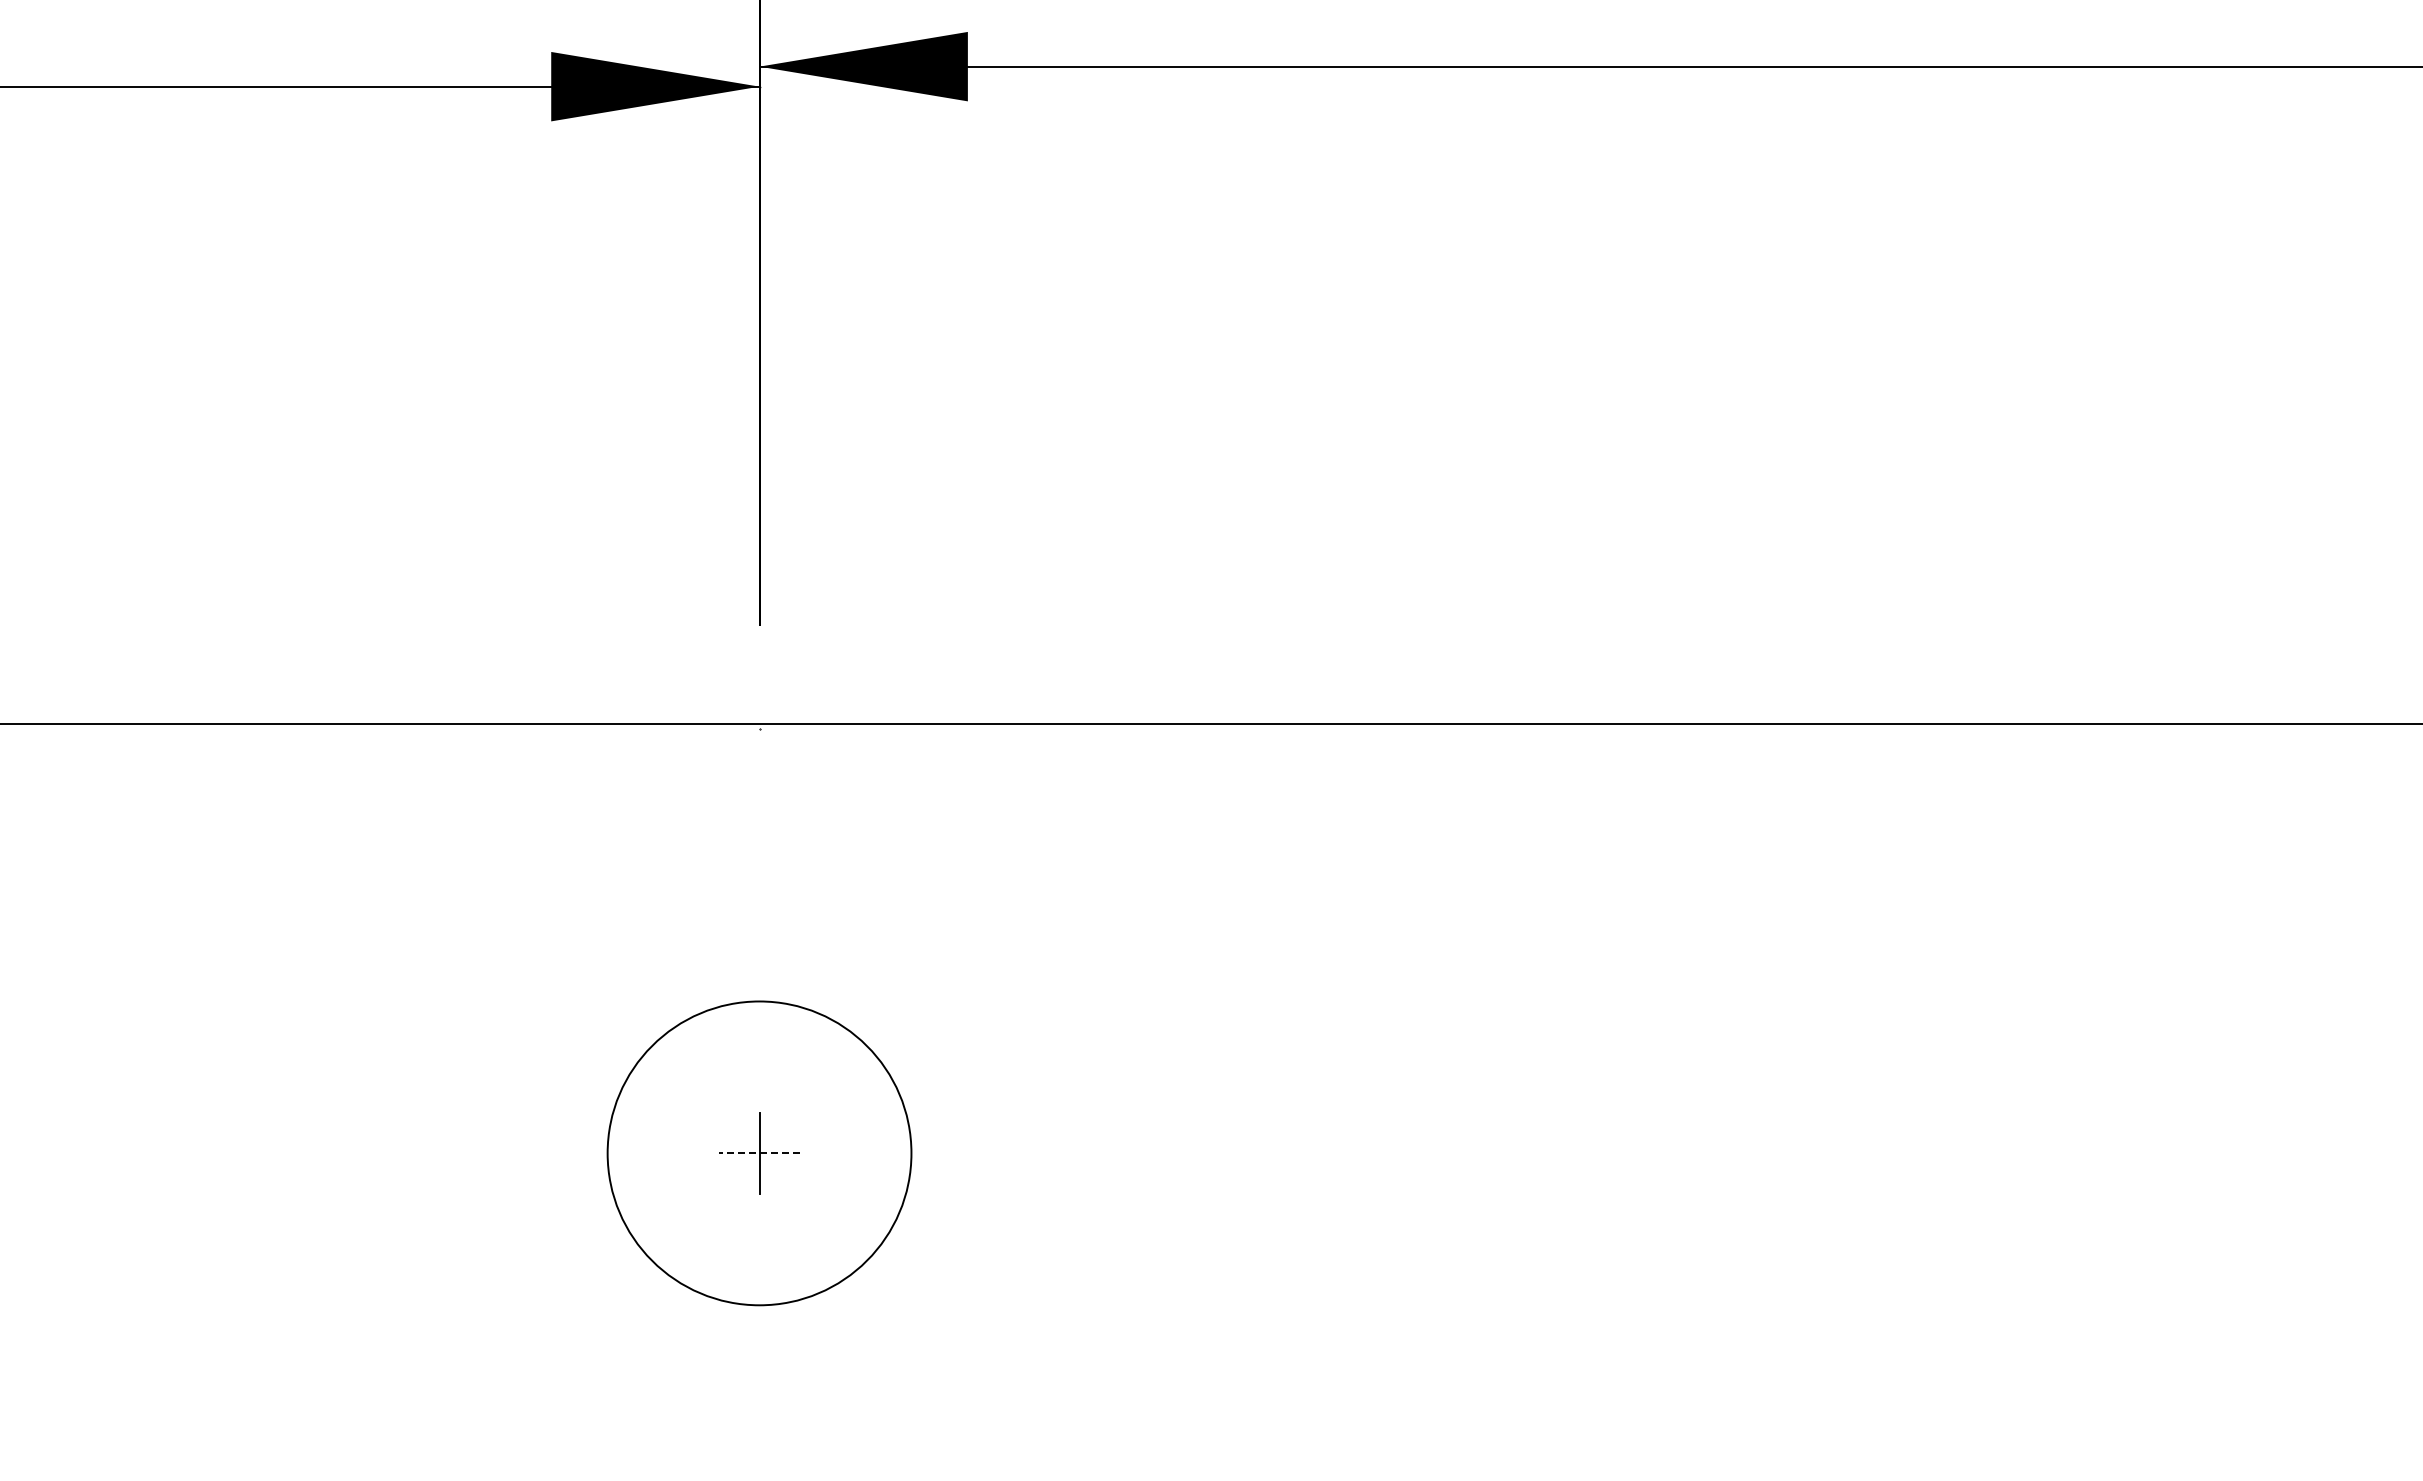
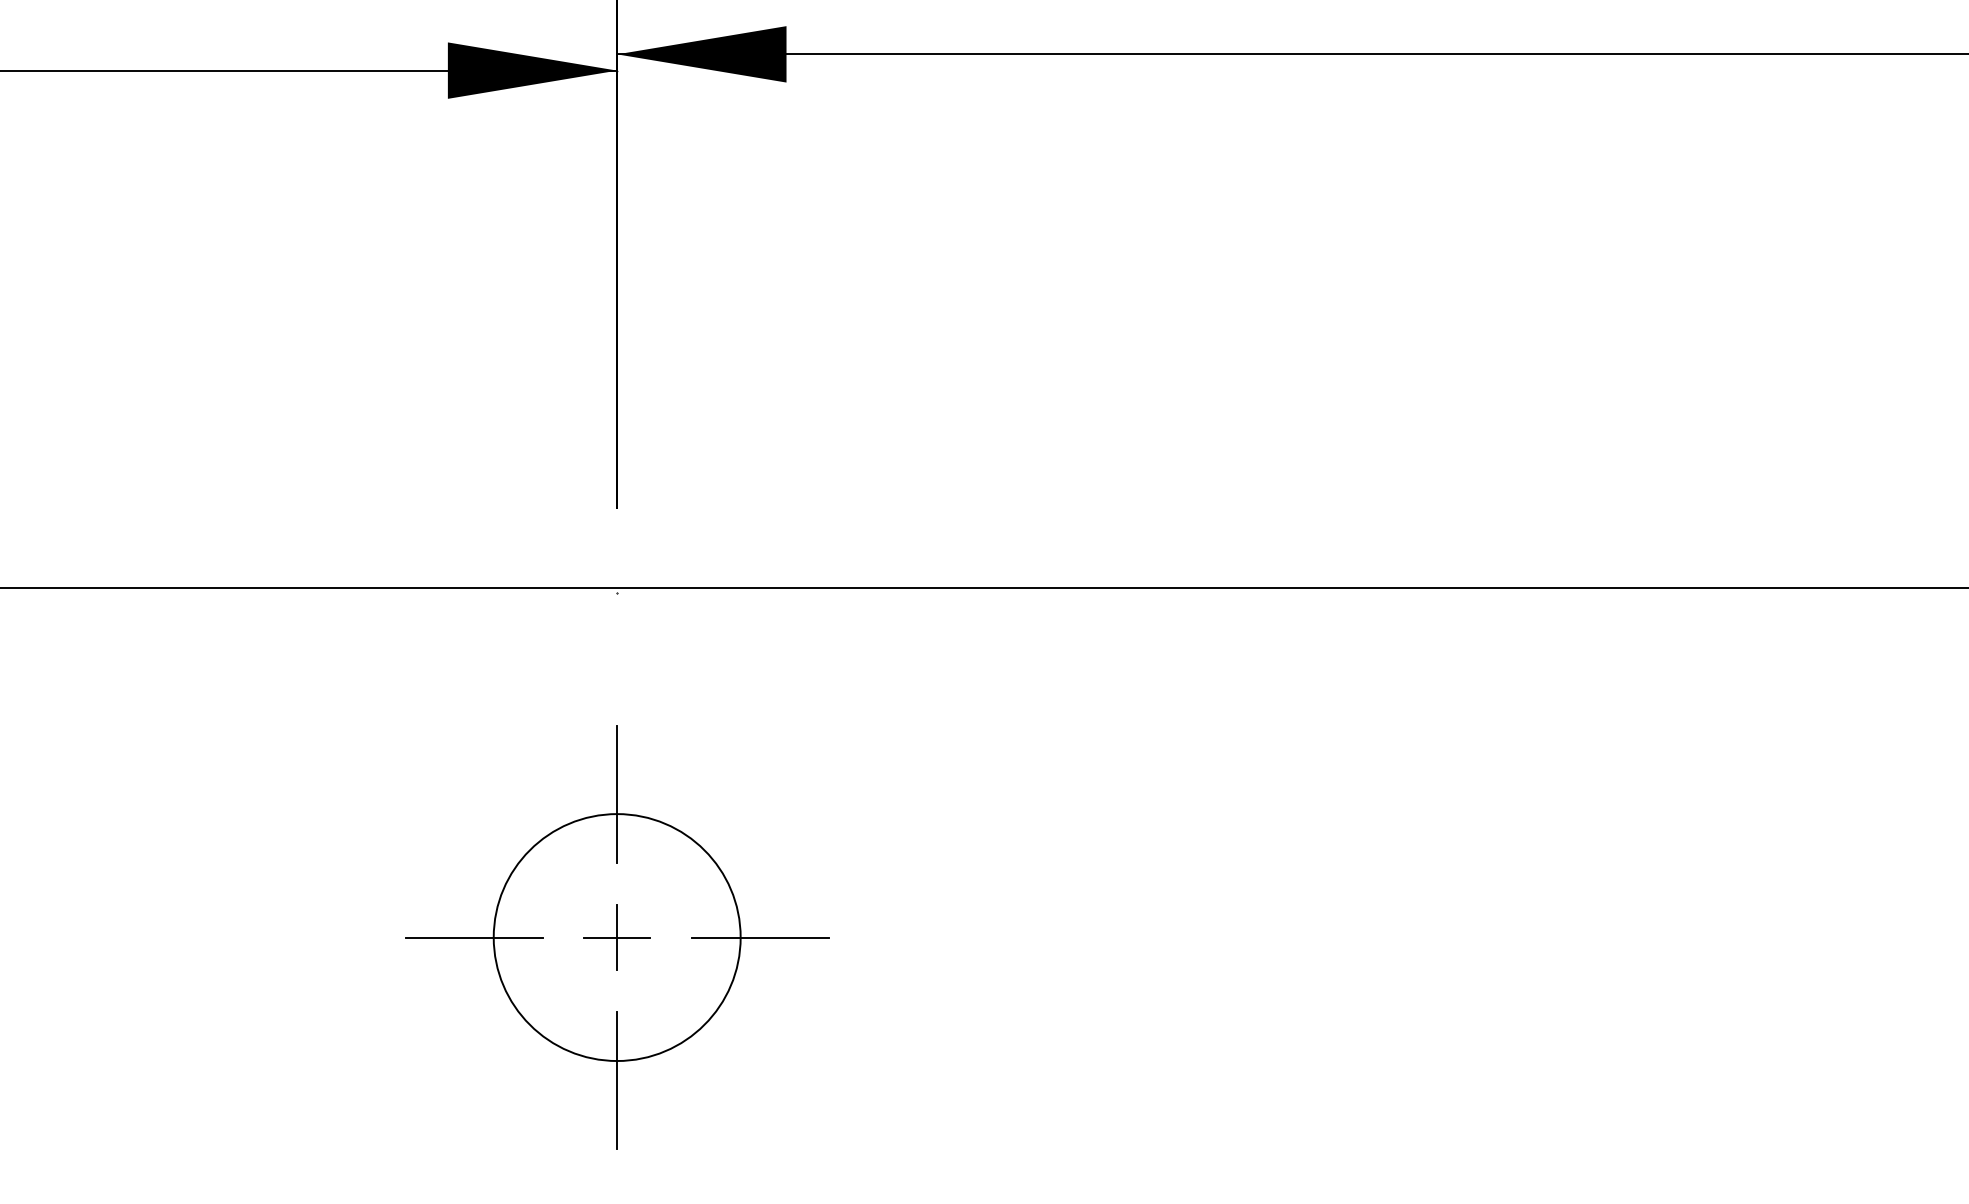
line: (759, 976) -> (617, 793), added
line: (583, 1153) -> (474, 937), added
line: (759, 1153) -> (617, 937), dashed -> solid
line: (935, 1153) -> (760, 937), added
line: (759, 1328) -> (617, 1079), added

